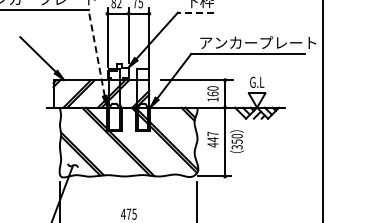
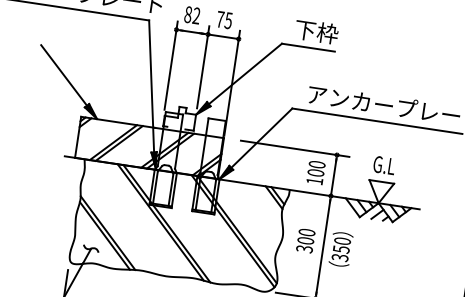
line: (195, 12) -> (307, 47), dashed -> solid
line: (96, 53) -> (151, 86), dashed -> solid
text: (212, 93) -> (315, 172), 160 -> 100
text: (212, 139) -> (305, 240), 447 -> 300

